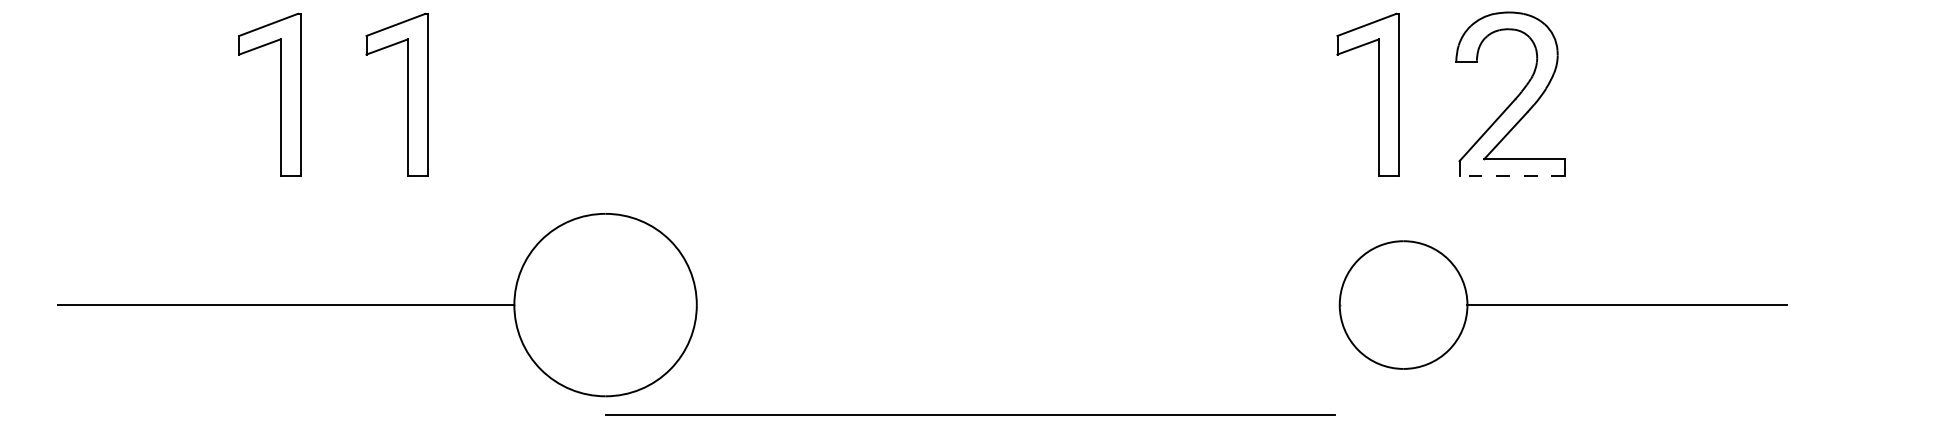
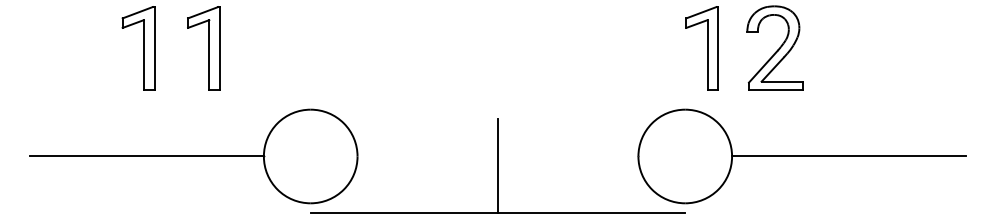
line: (1511, 176) -> (775, 90), dashed -> solid
part: (1561, 305) -> (801, 156), size x1.43
line: (971, 322) -> (498, 165), added

